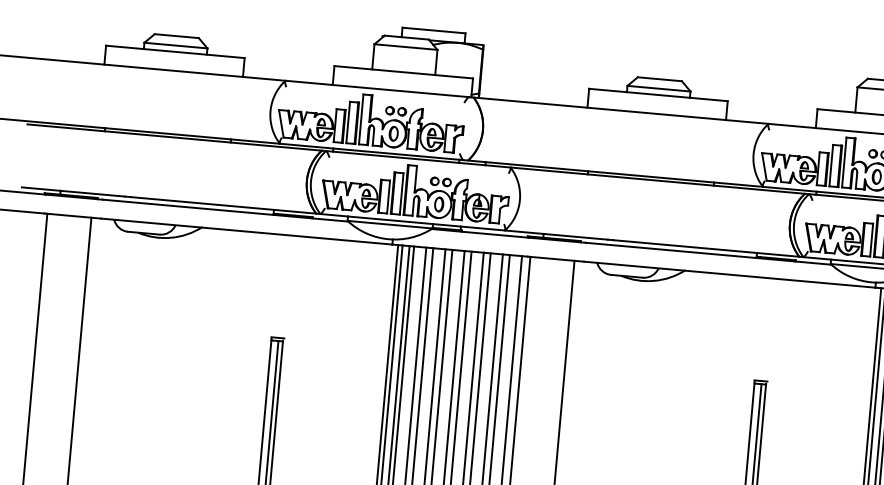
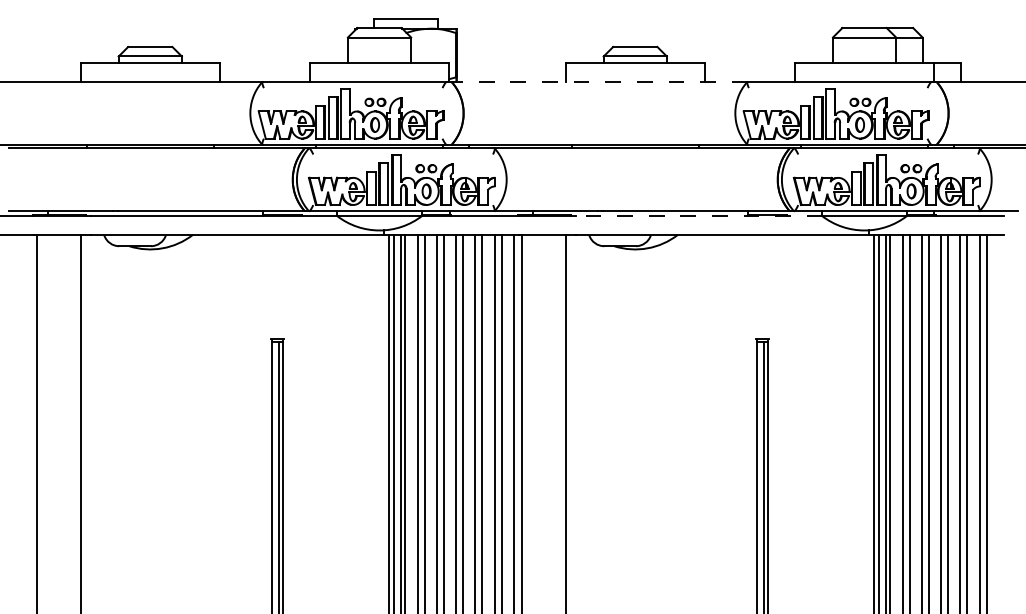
line: (621, 110) -> (599, 81), solid -> dashed
line: (707, 253) -> (698, 216), solid -> dashed

